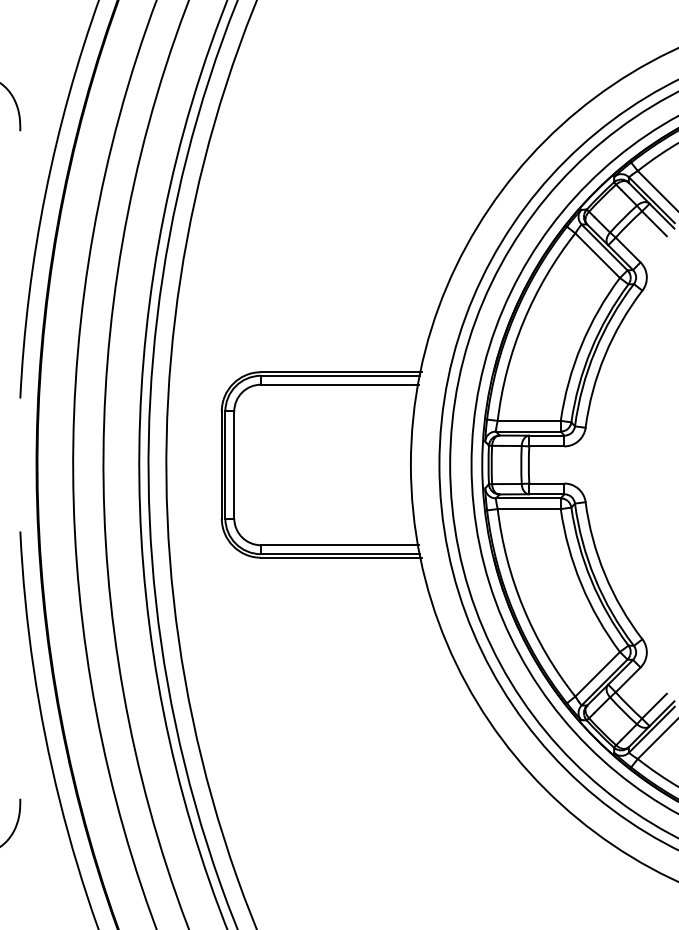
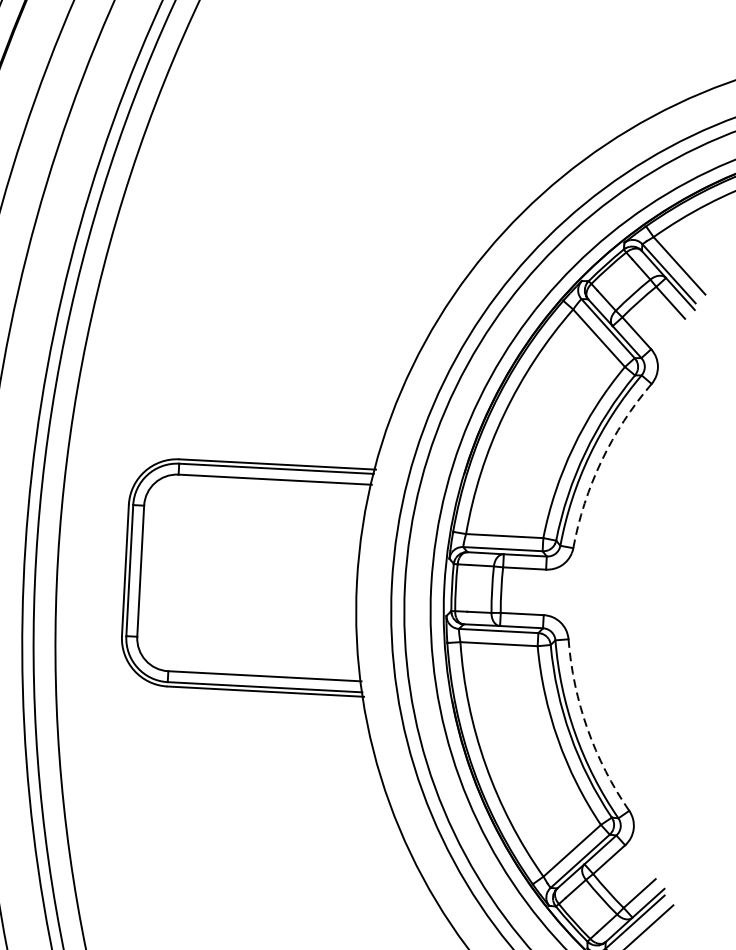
arc: (604, 355) -> (601, 460), solid -> dashed
arc: (604, 574) -> (586, 729), solid -> dashed

